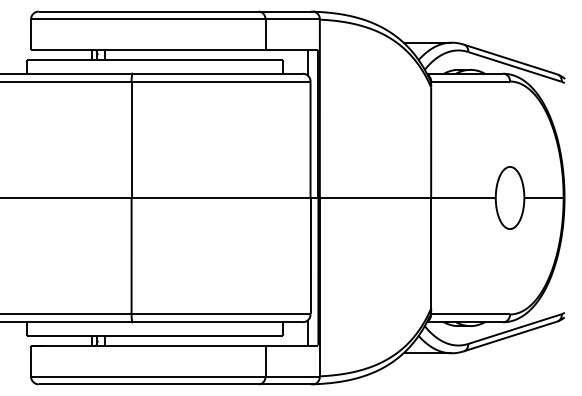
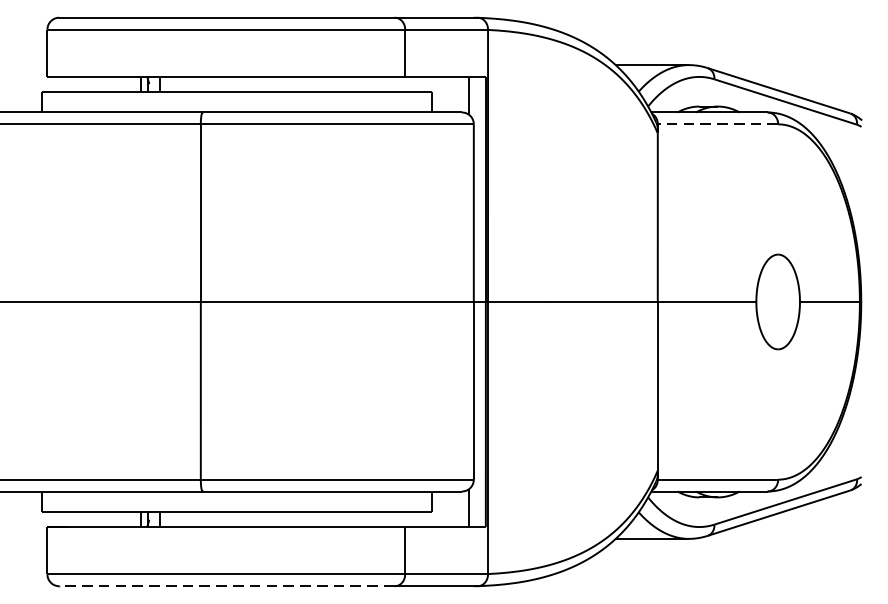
line: (470, 81) -> (717, 124), solid -> dashed
line: (147, 384) -> (225, 586), solid -> dashed

